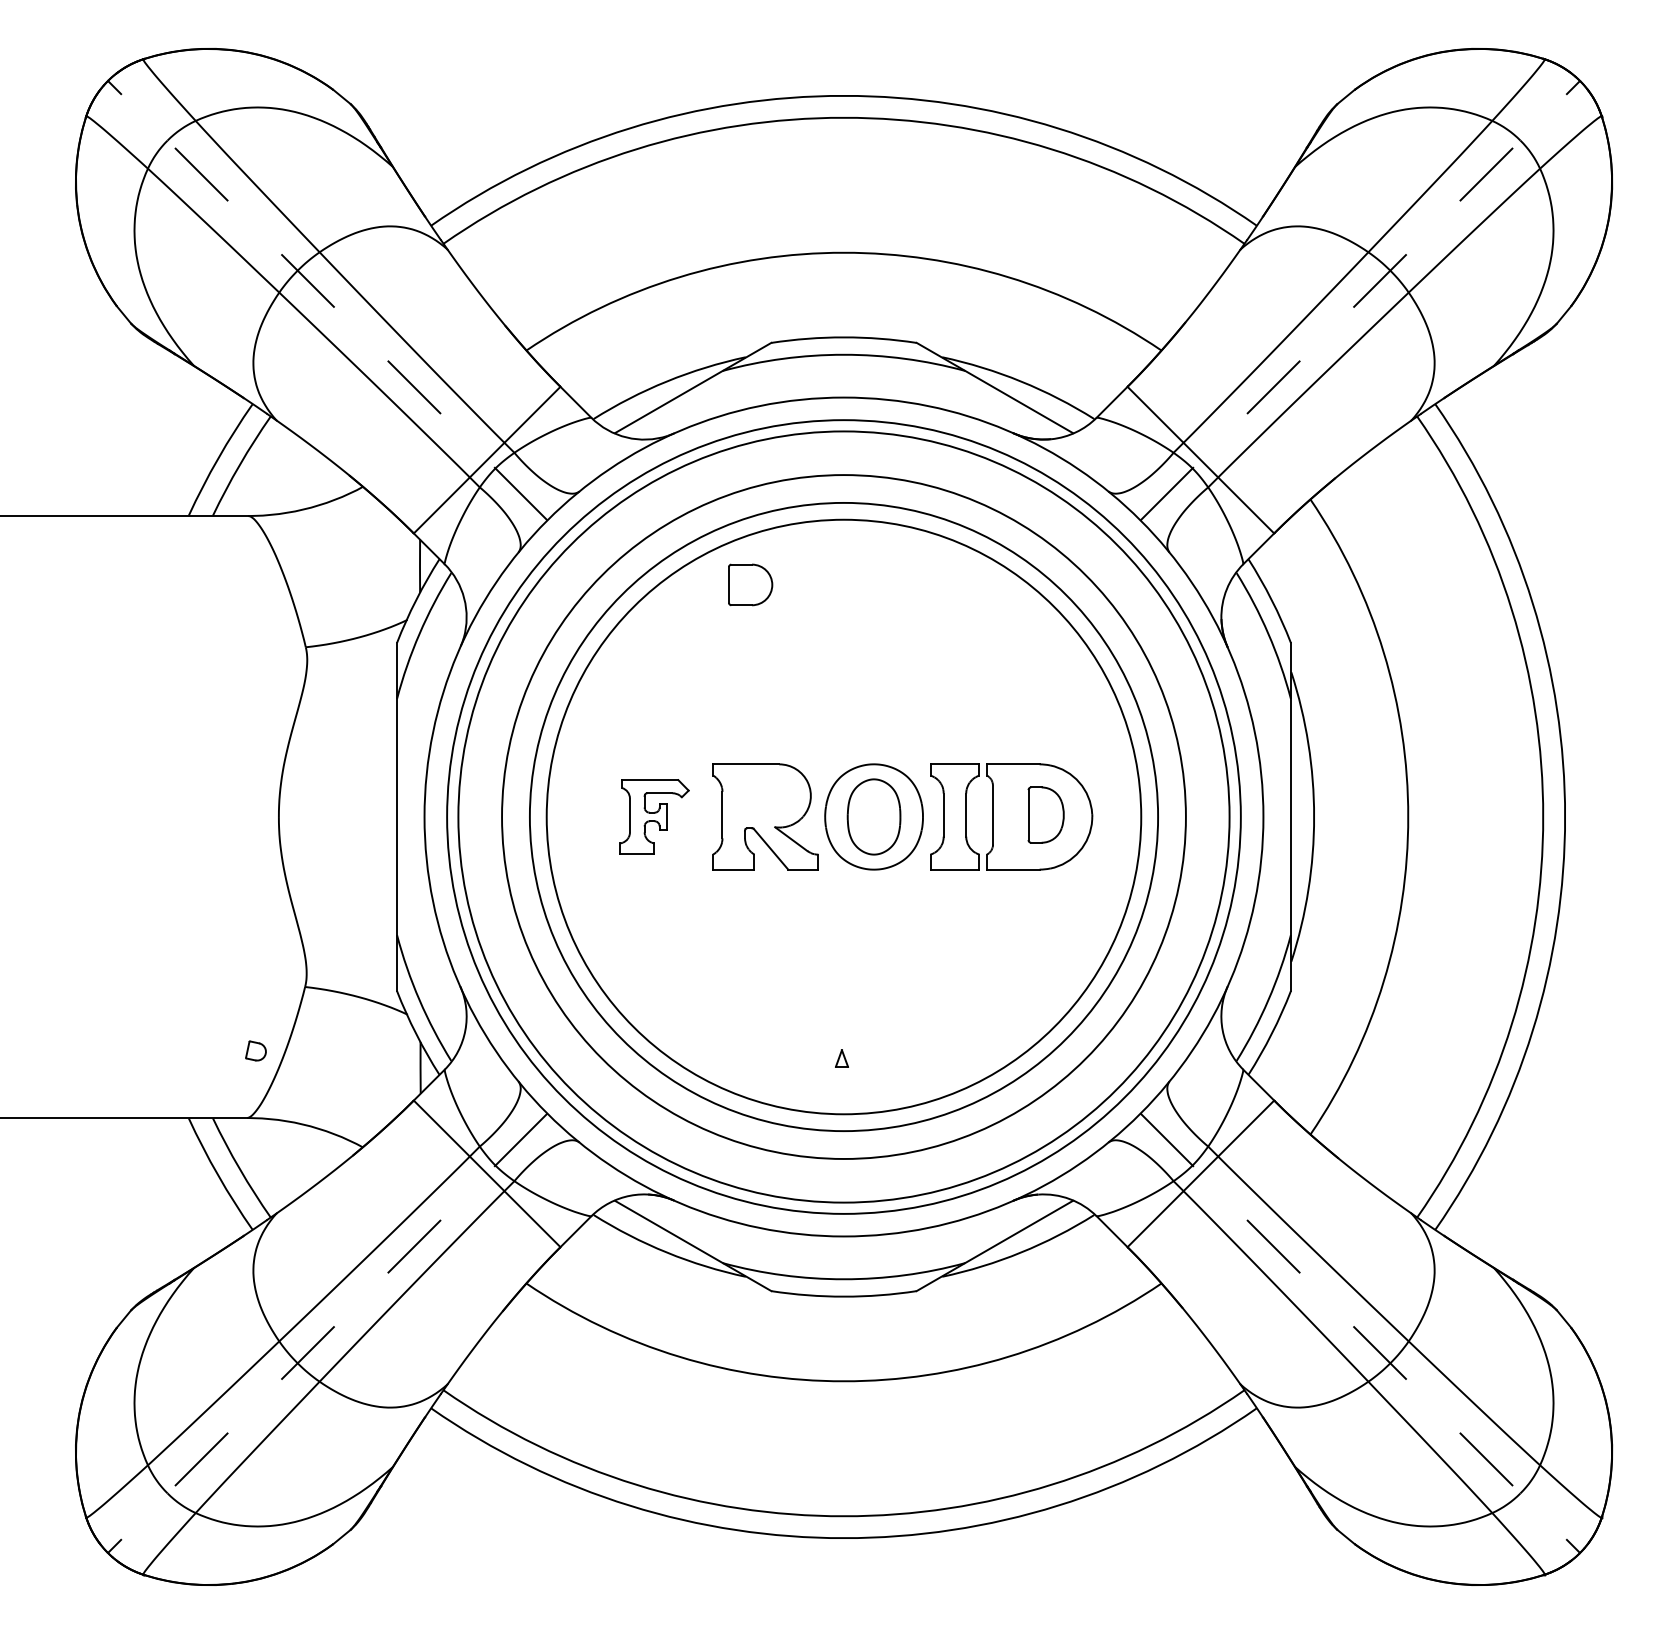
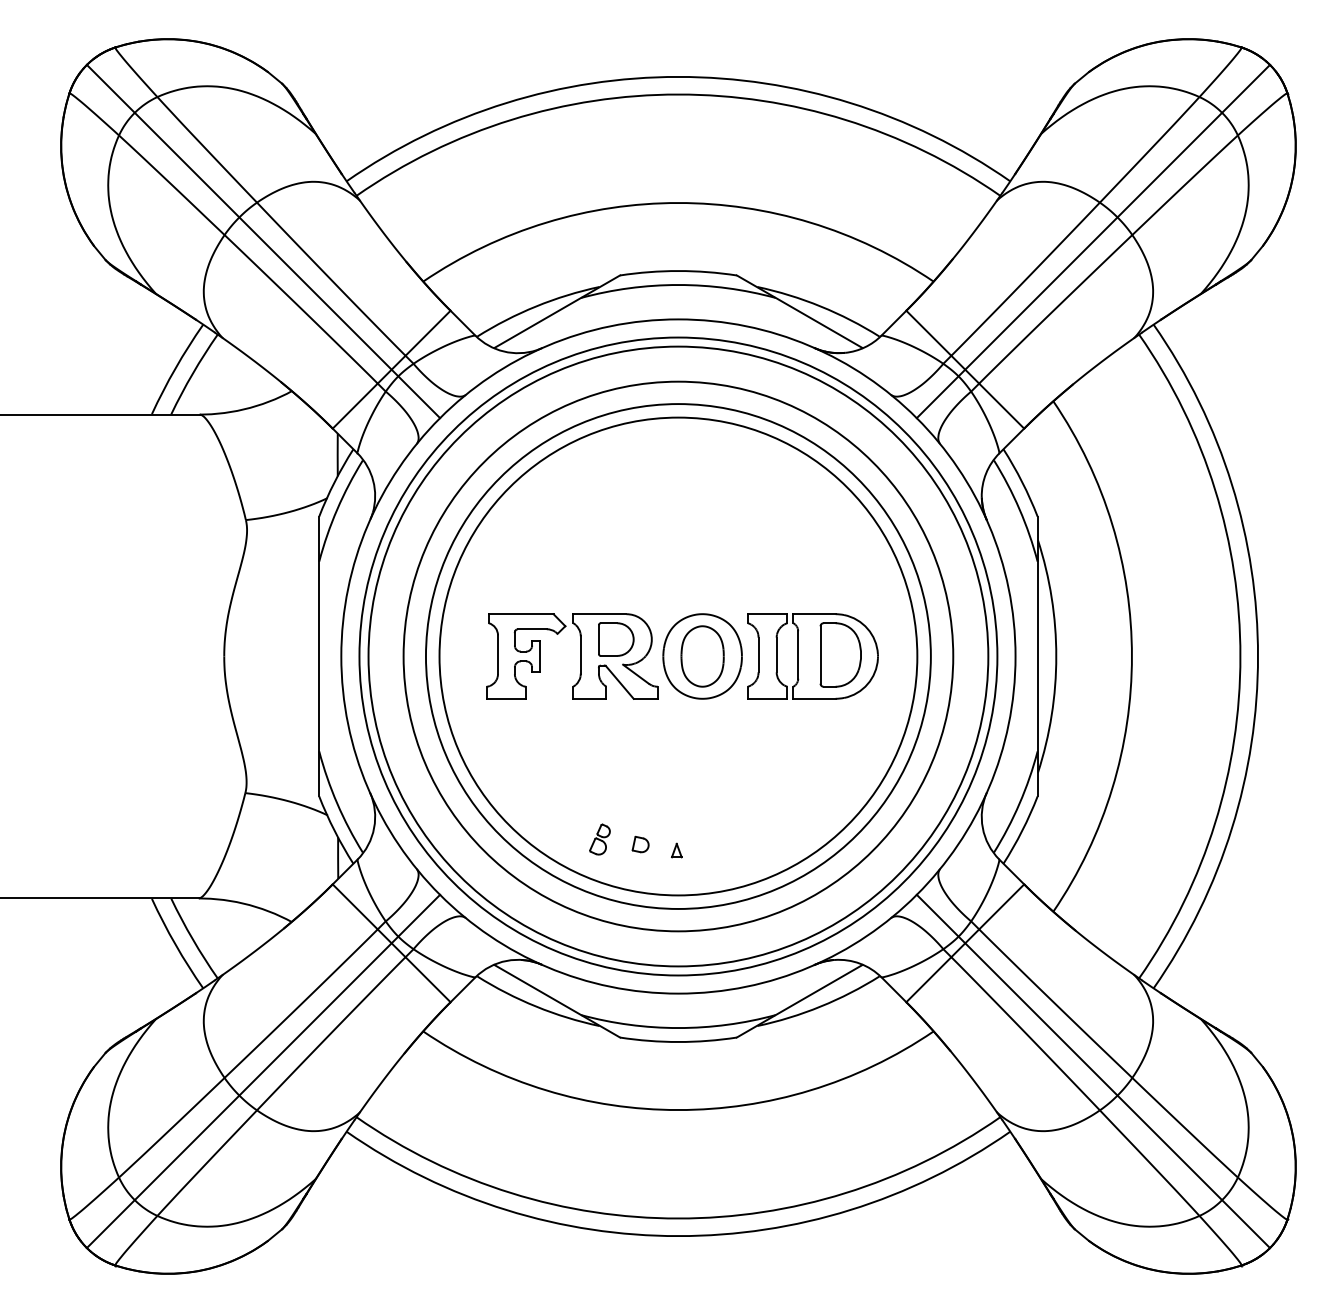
line: (327, 300) -> (263, 241), dashed -> solid
line: (1360, 300) -> (1093, 241), dashed -> solid
part: (750, 584) -> (616, 639), moved
part: (1046, 814) -> (841, 654), size x1.43
part: (654, 816) -> (526, 656), size x1.43
part: (746, 1044) -> (600, 839), added
part: (255, 1050) -> (640, 844), moved
line: (327, 1333) -> (263, 1071), dashed -> solid
line: (1360, 1333) -> (1093, 1071), dashed -> solid

